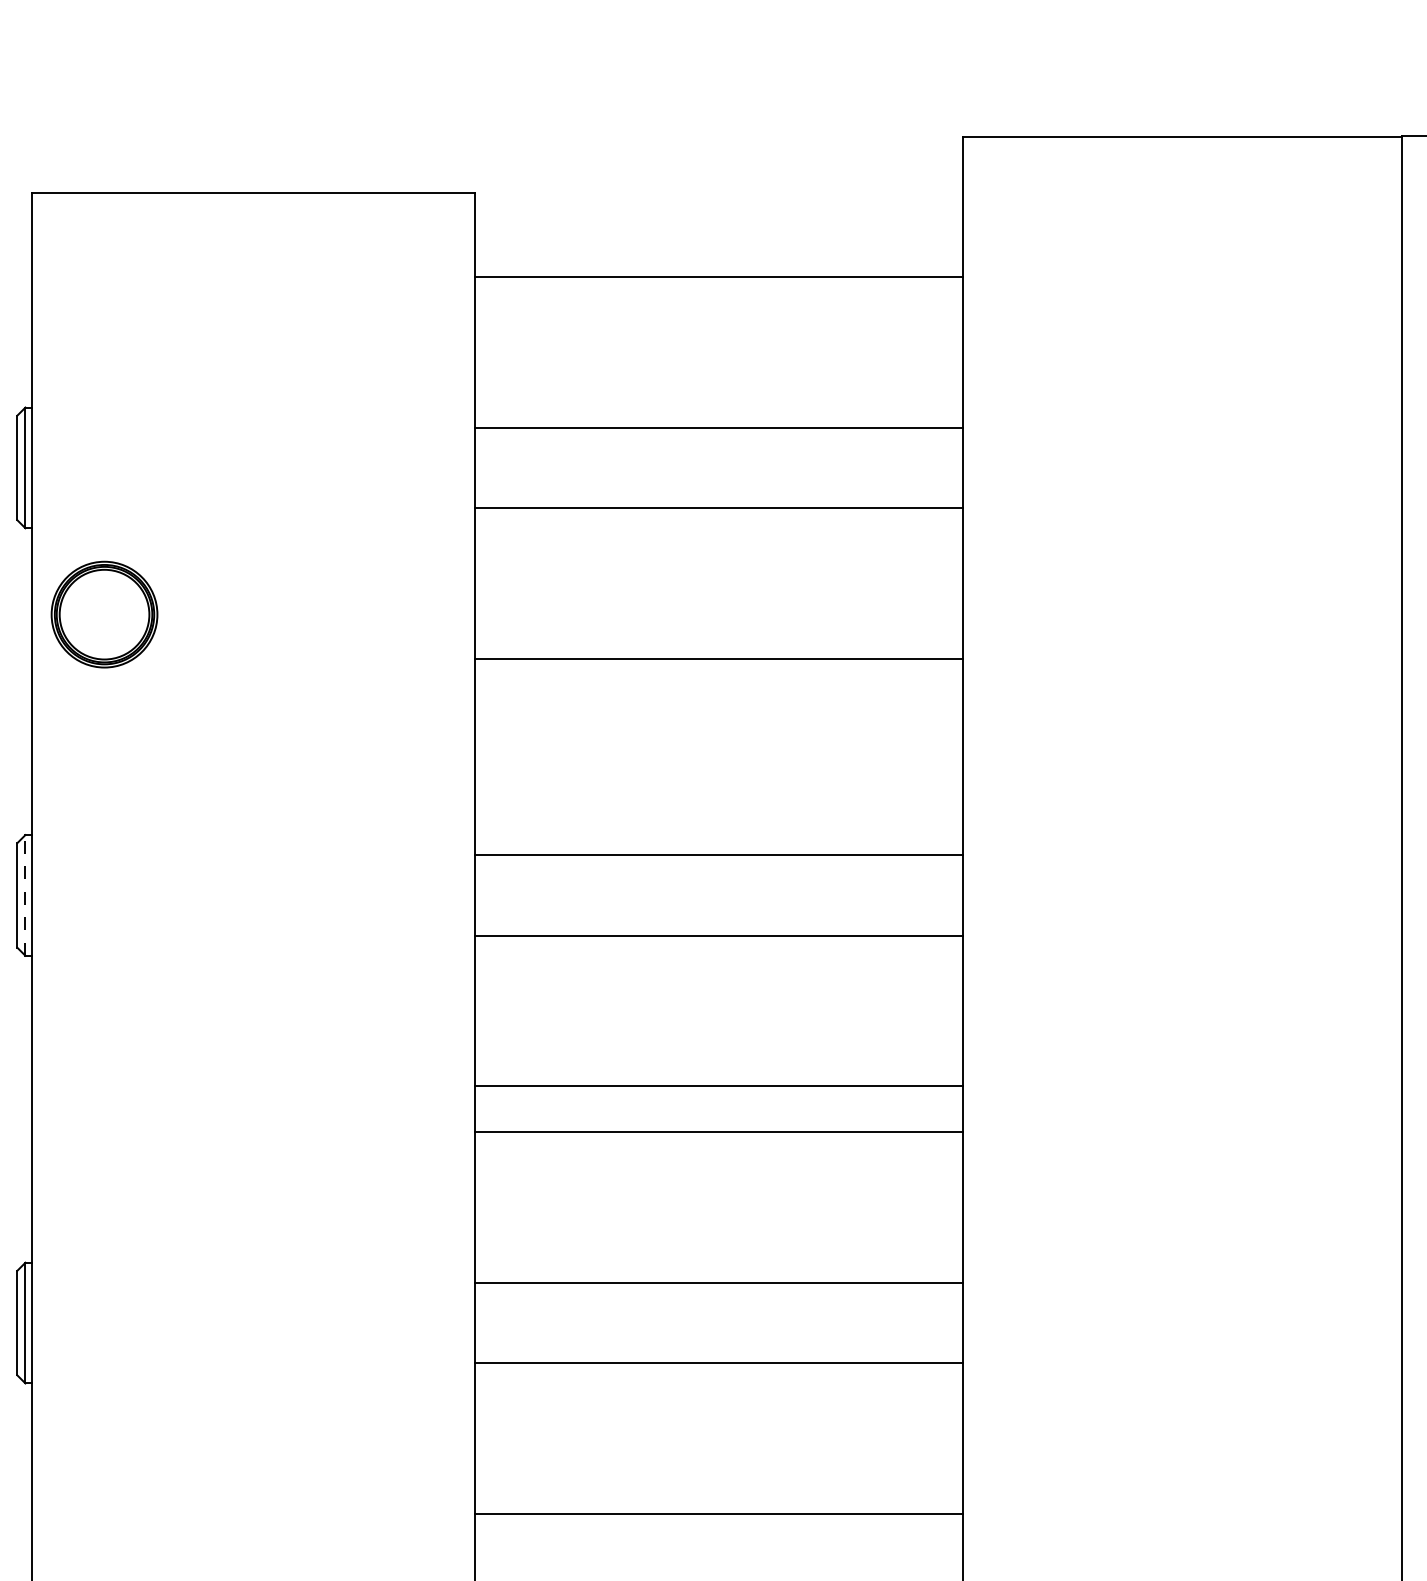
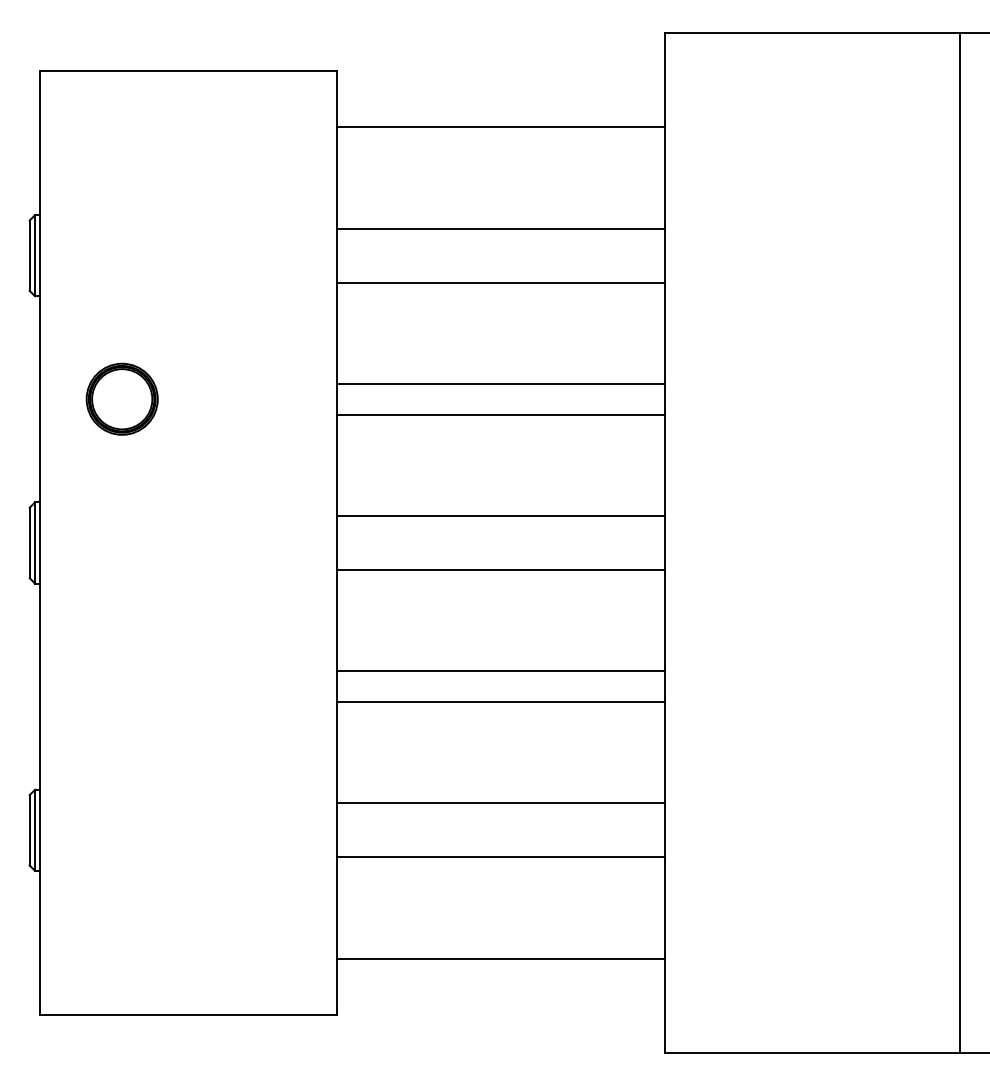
part: (103, 613) -> (121, 398), moved
line: (718, 704) -> (500, 414), added
line: (26, 894) -> (35, 542), dashed -> solid

